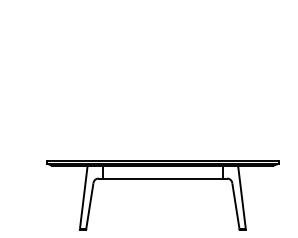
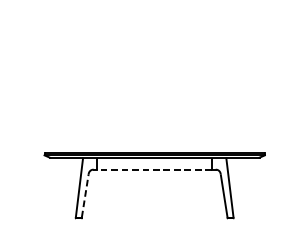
line: (162, 178) -> (154, 169), solid -> dashed
line: (89, 206) -> (84, 196), solid -> dashed

